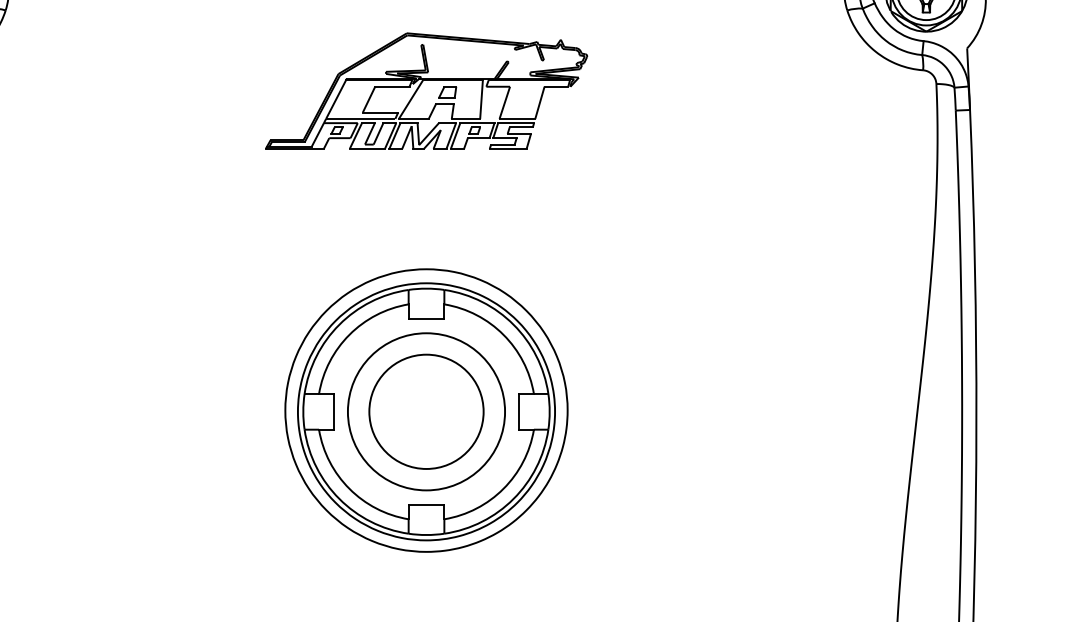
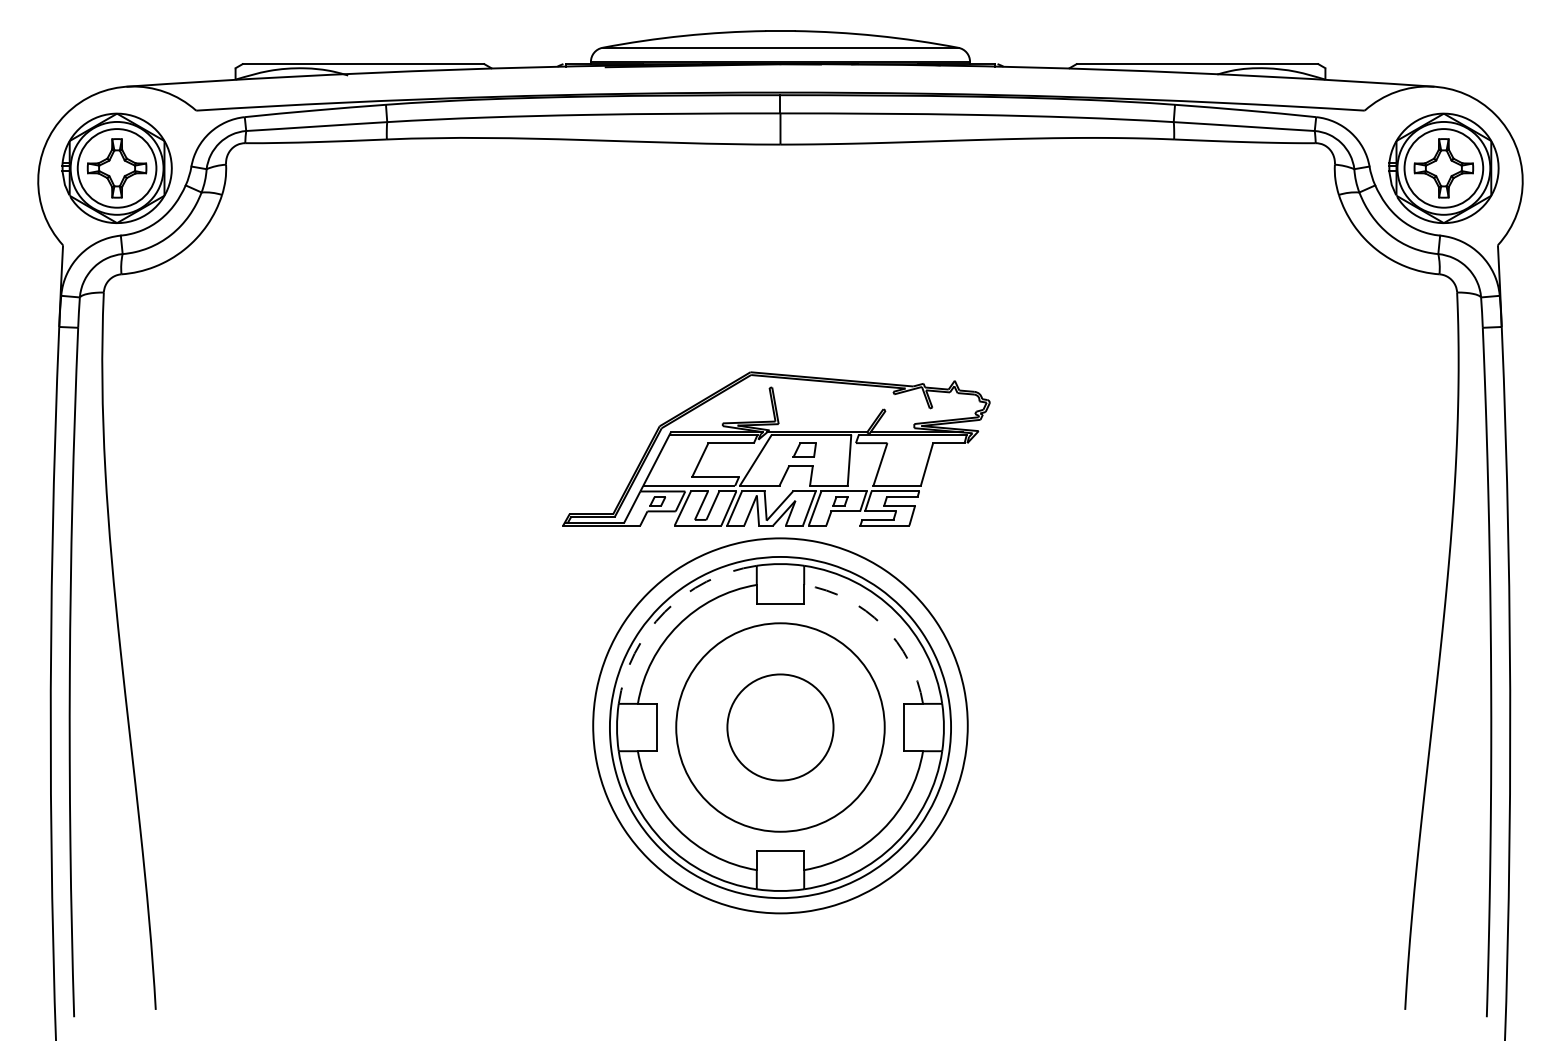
part: (426, 90) -> (776, 448), moved
arc: (339, 324) -> (664, 611), solid -> dashed
arc: (503, 334) -> (882, 625), solid -> dashed
circle: (426, 411) -> (780, 727), size x0.7

